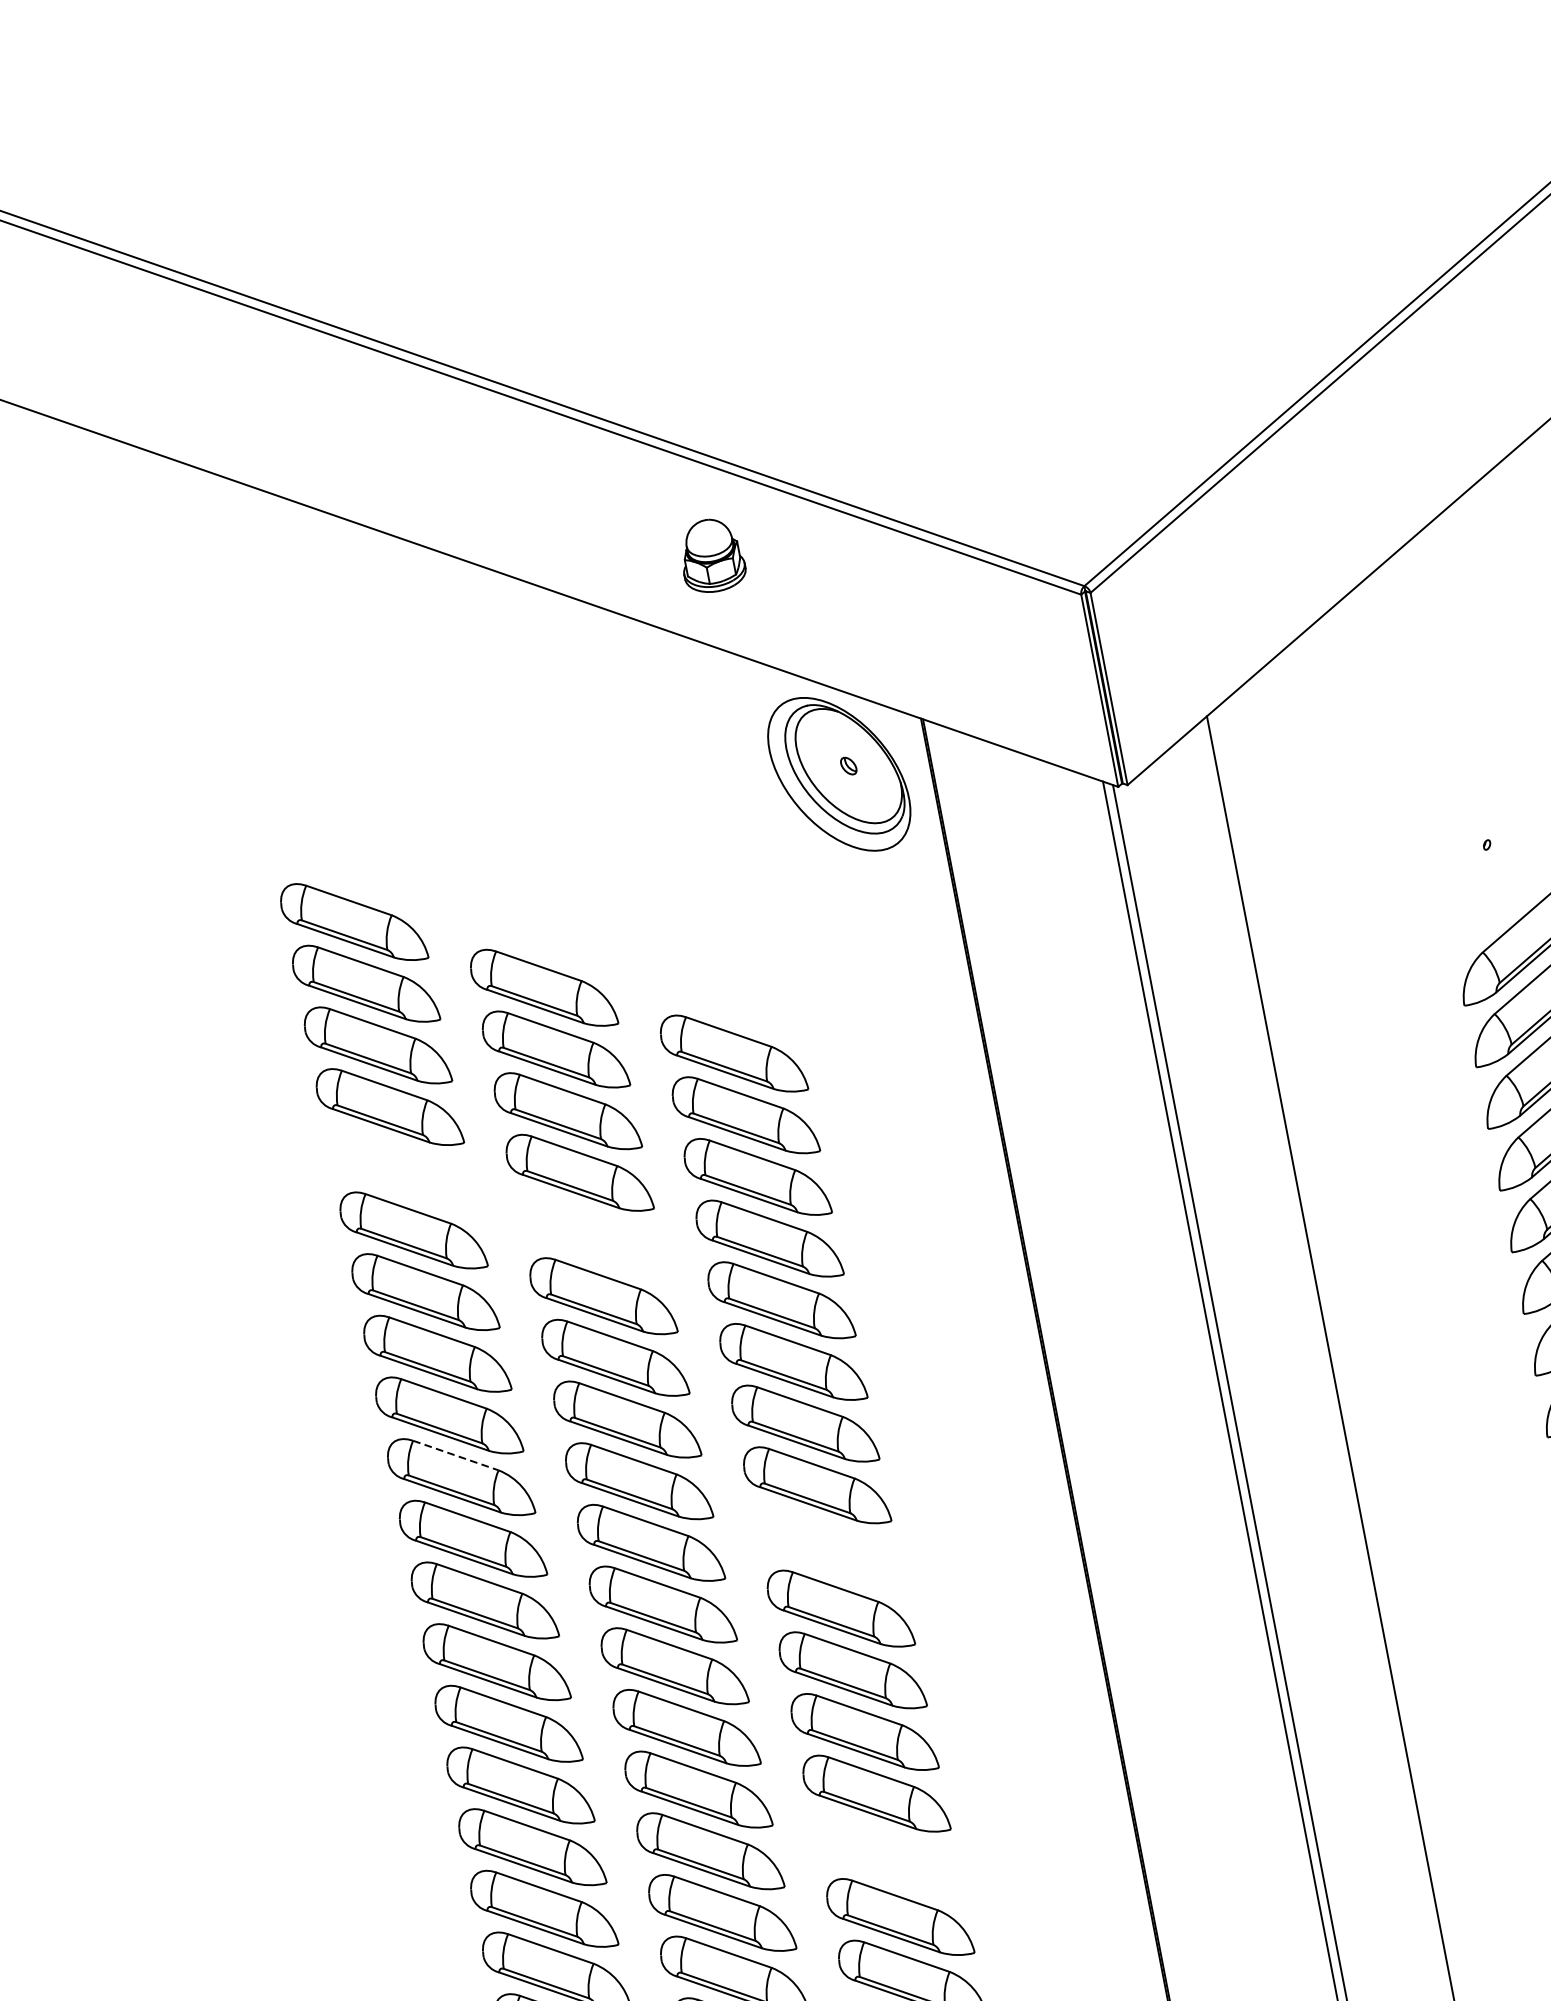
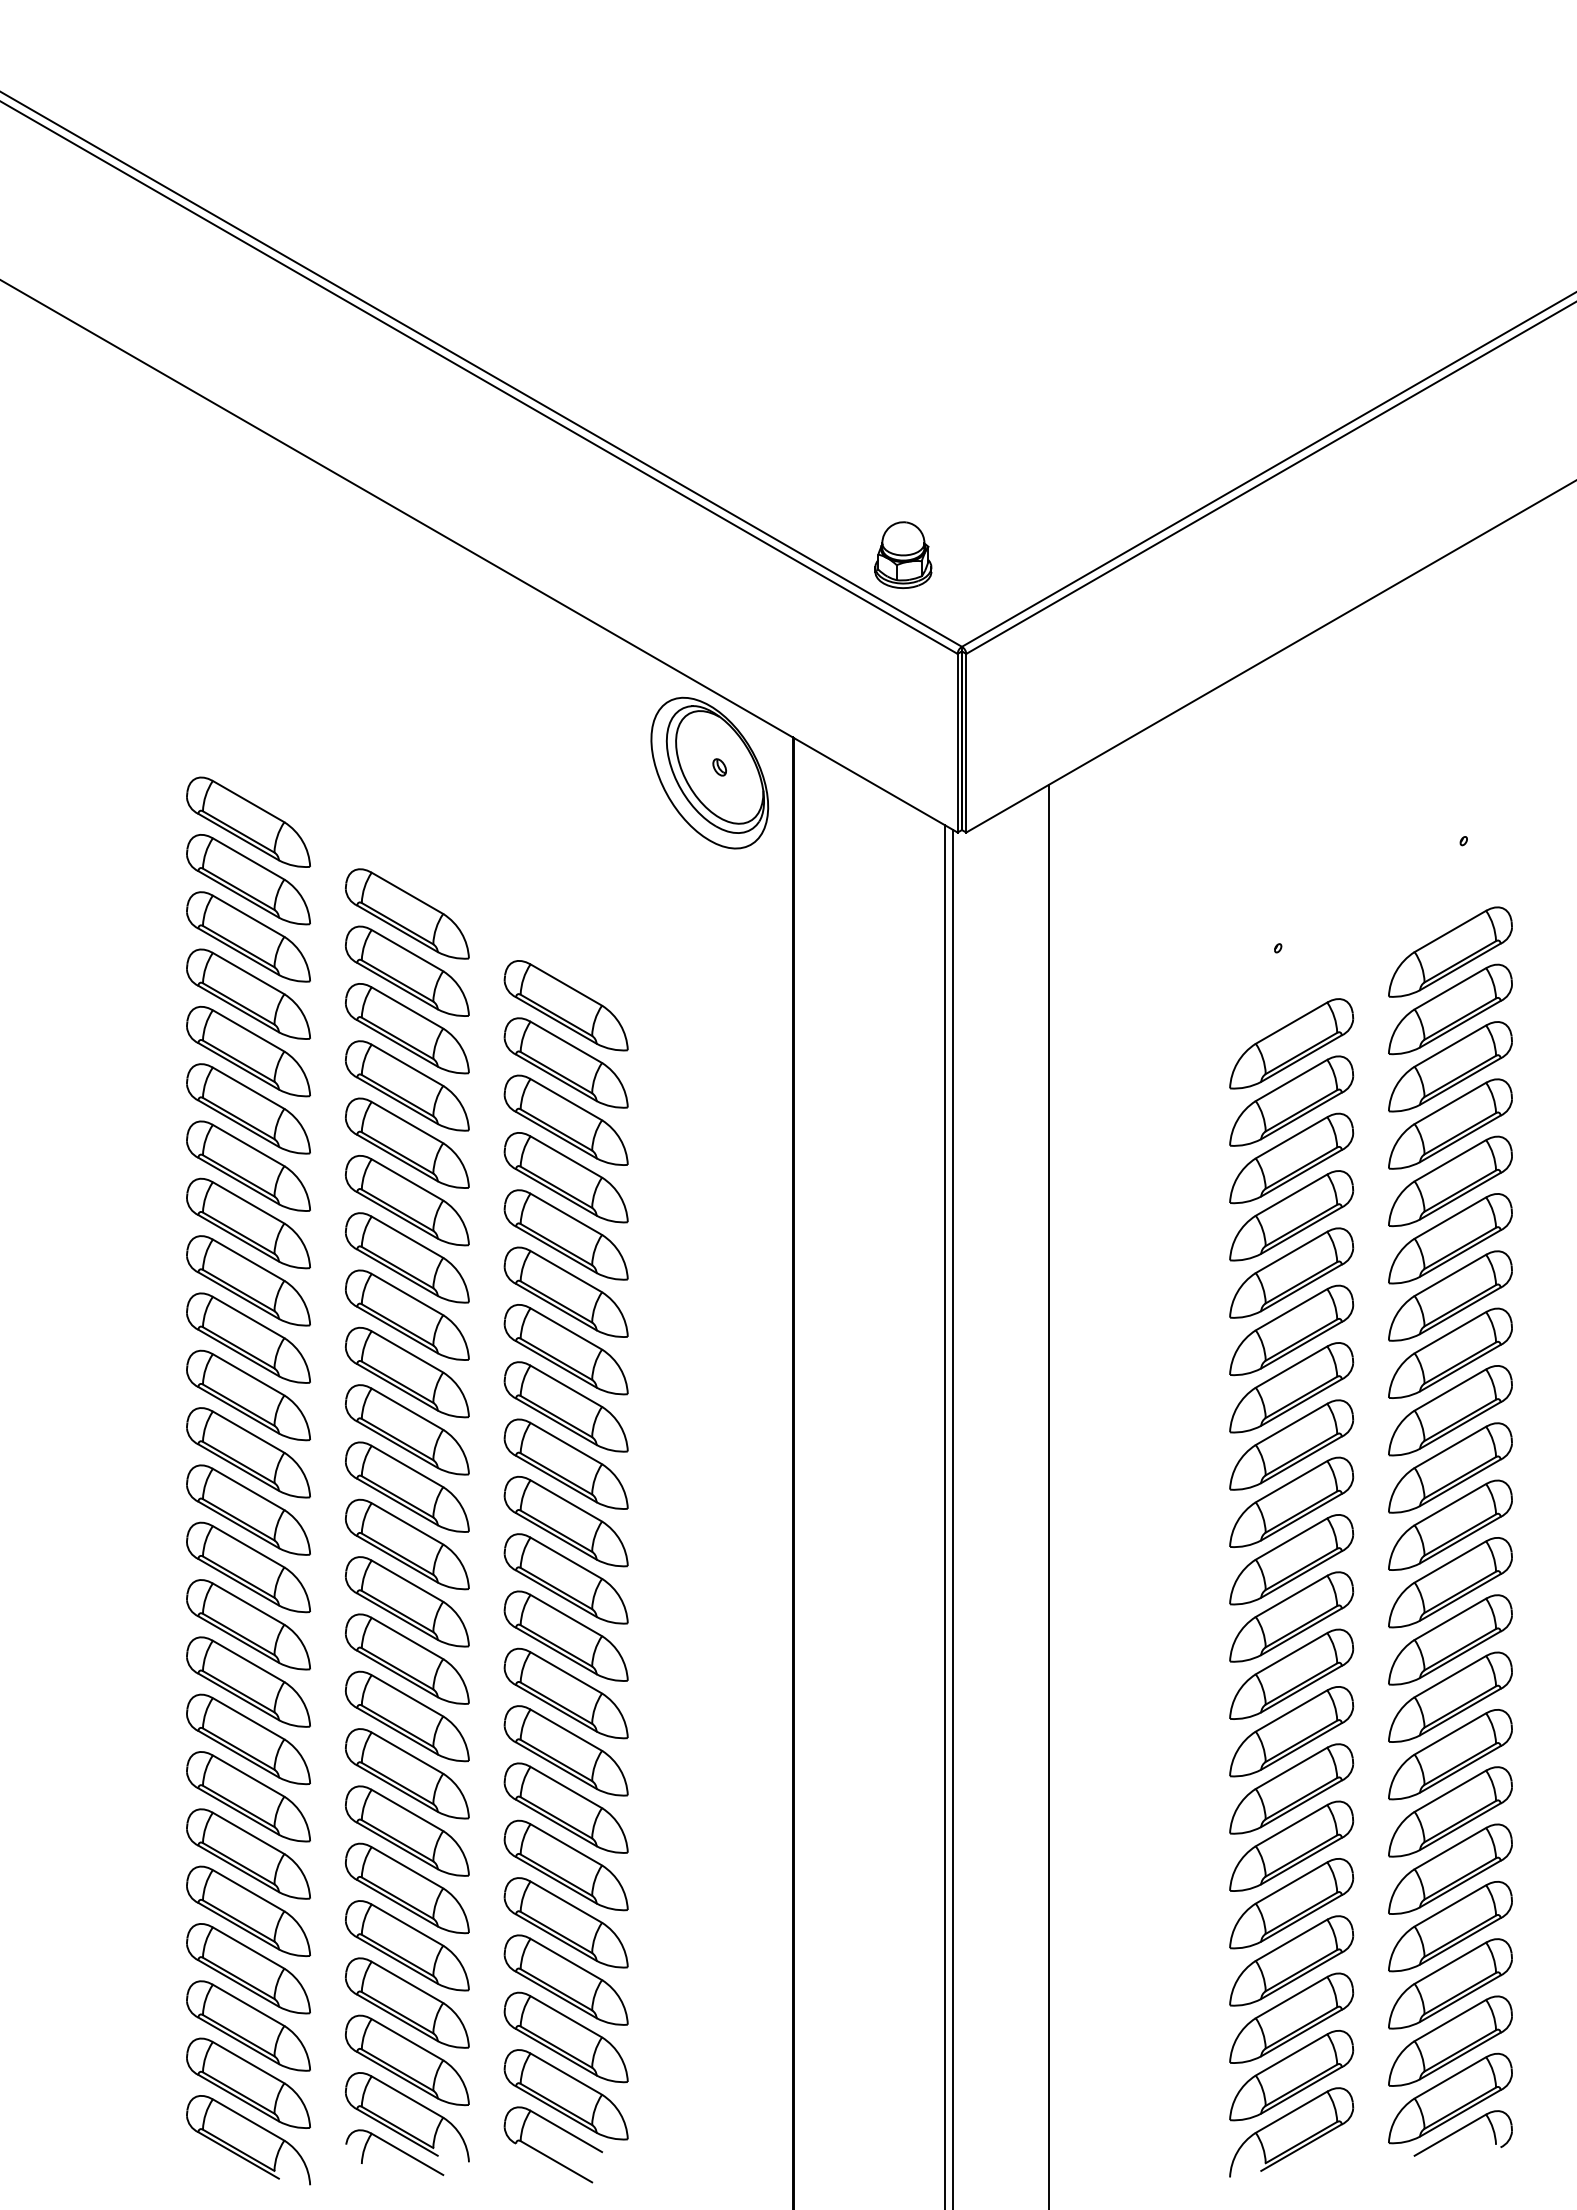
part: (711, 554) -> (903, 554), moved
part: (400, 1169) -> (248, 1051), added
part: (590, 1234) -> (407, 1142), added
line: (456, 1455) -> (249, 1317), dashed -> solid
part: (827, 1546) -> (565, 1463), added
part: (886, 1855) -> (565, 1750), added

